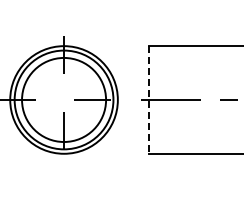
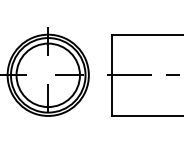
line: (148, 99) -> (112, 74), dashed -> solid

